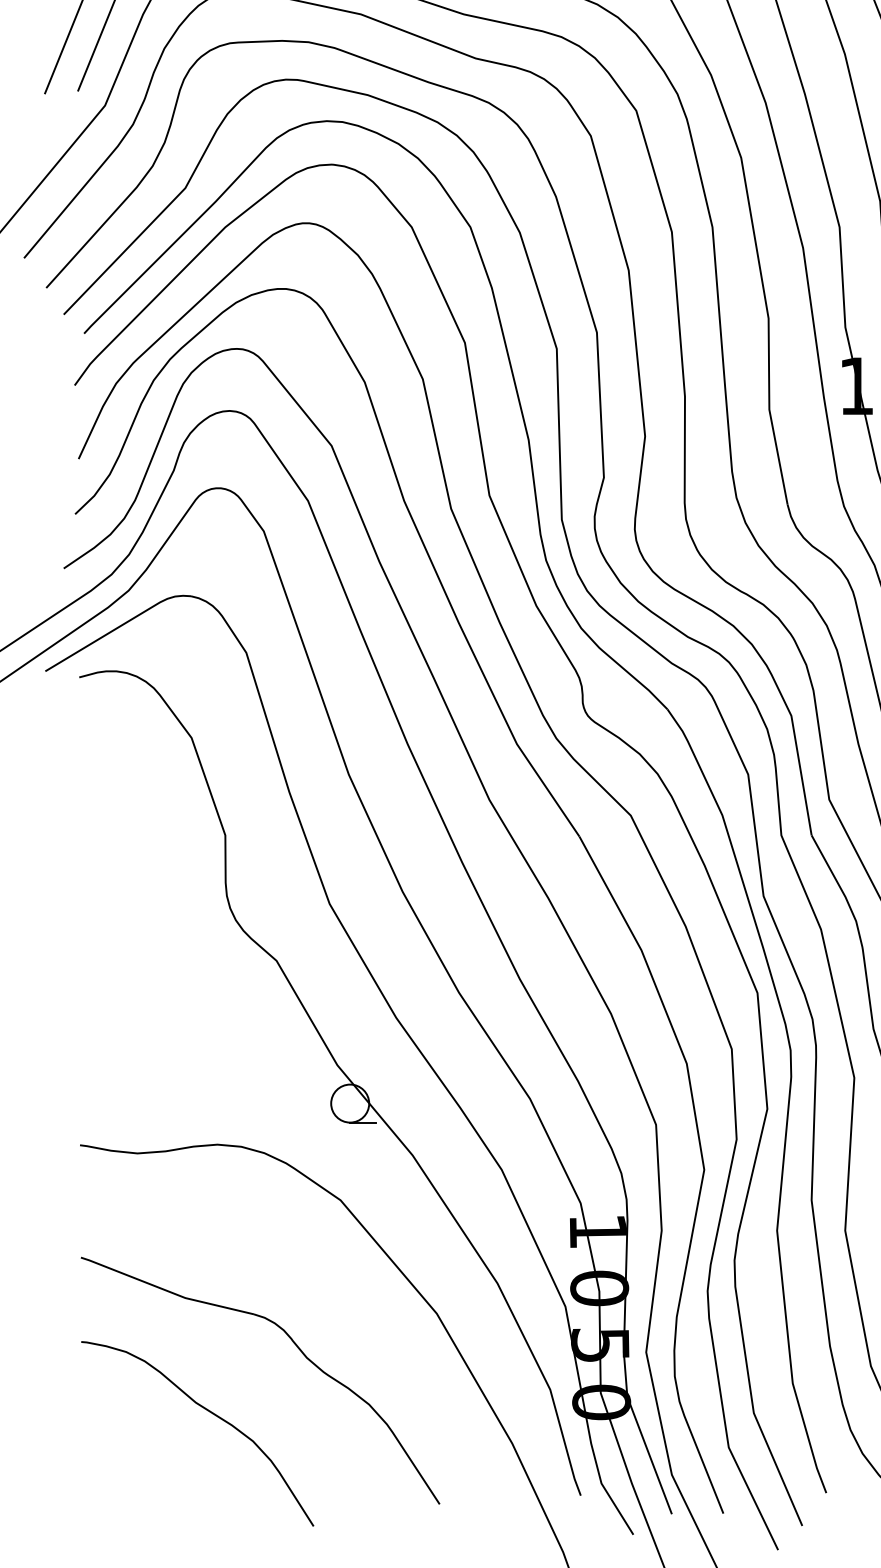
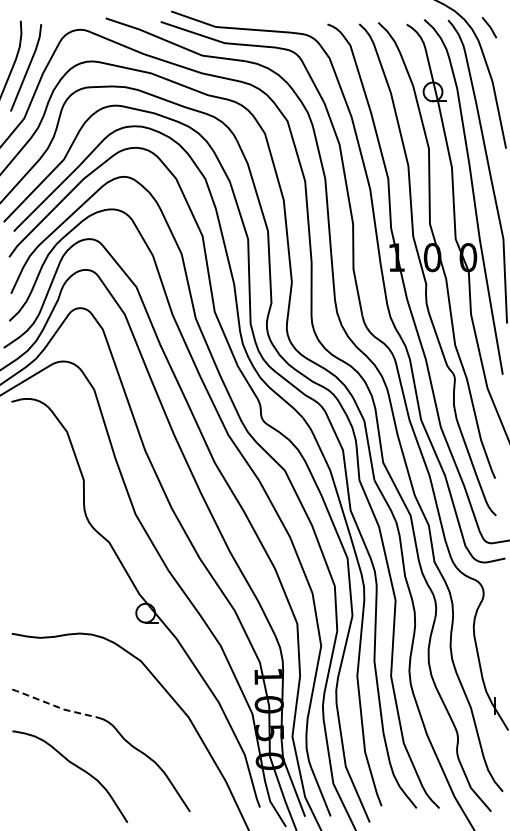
line: (164, 1289) -> (53, 705), solid -> dashed

